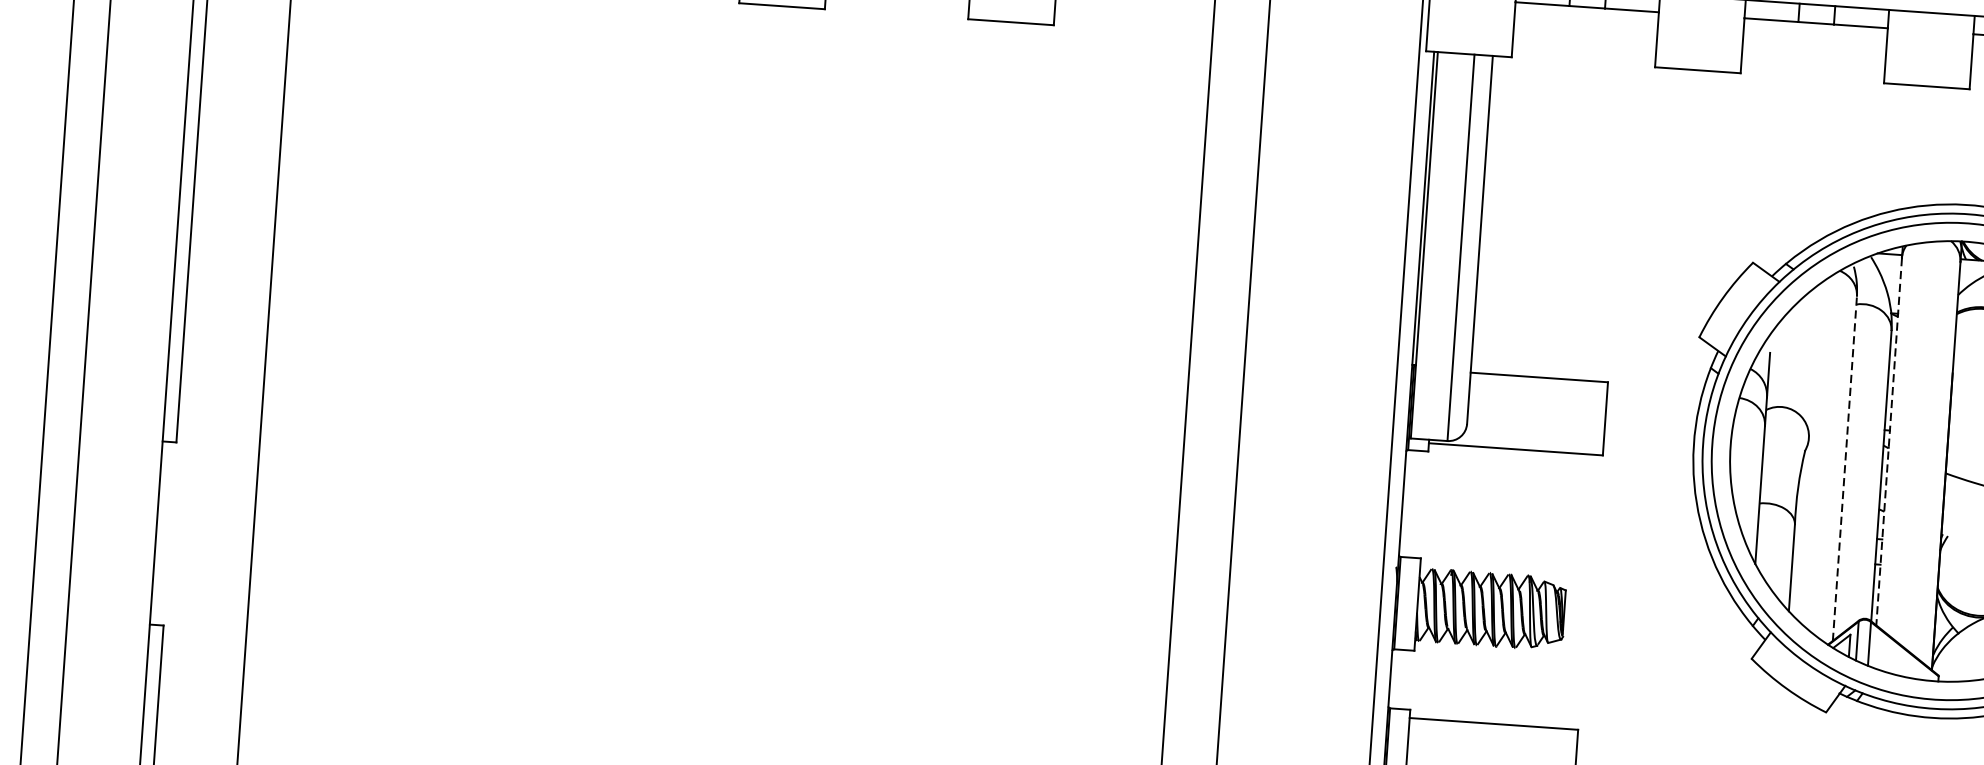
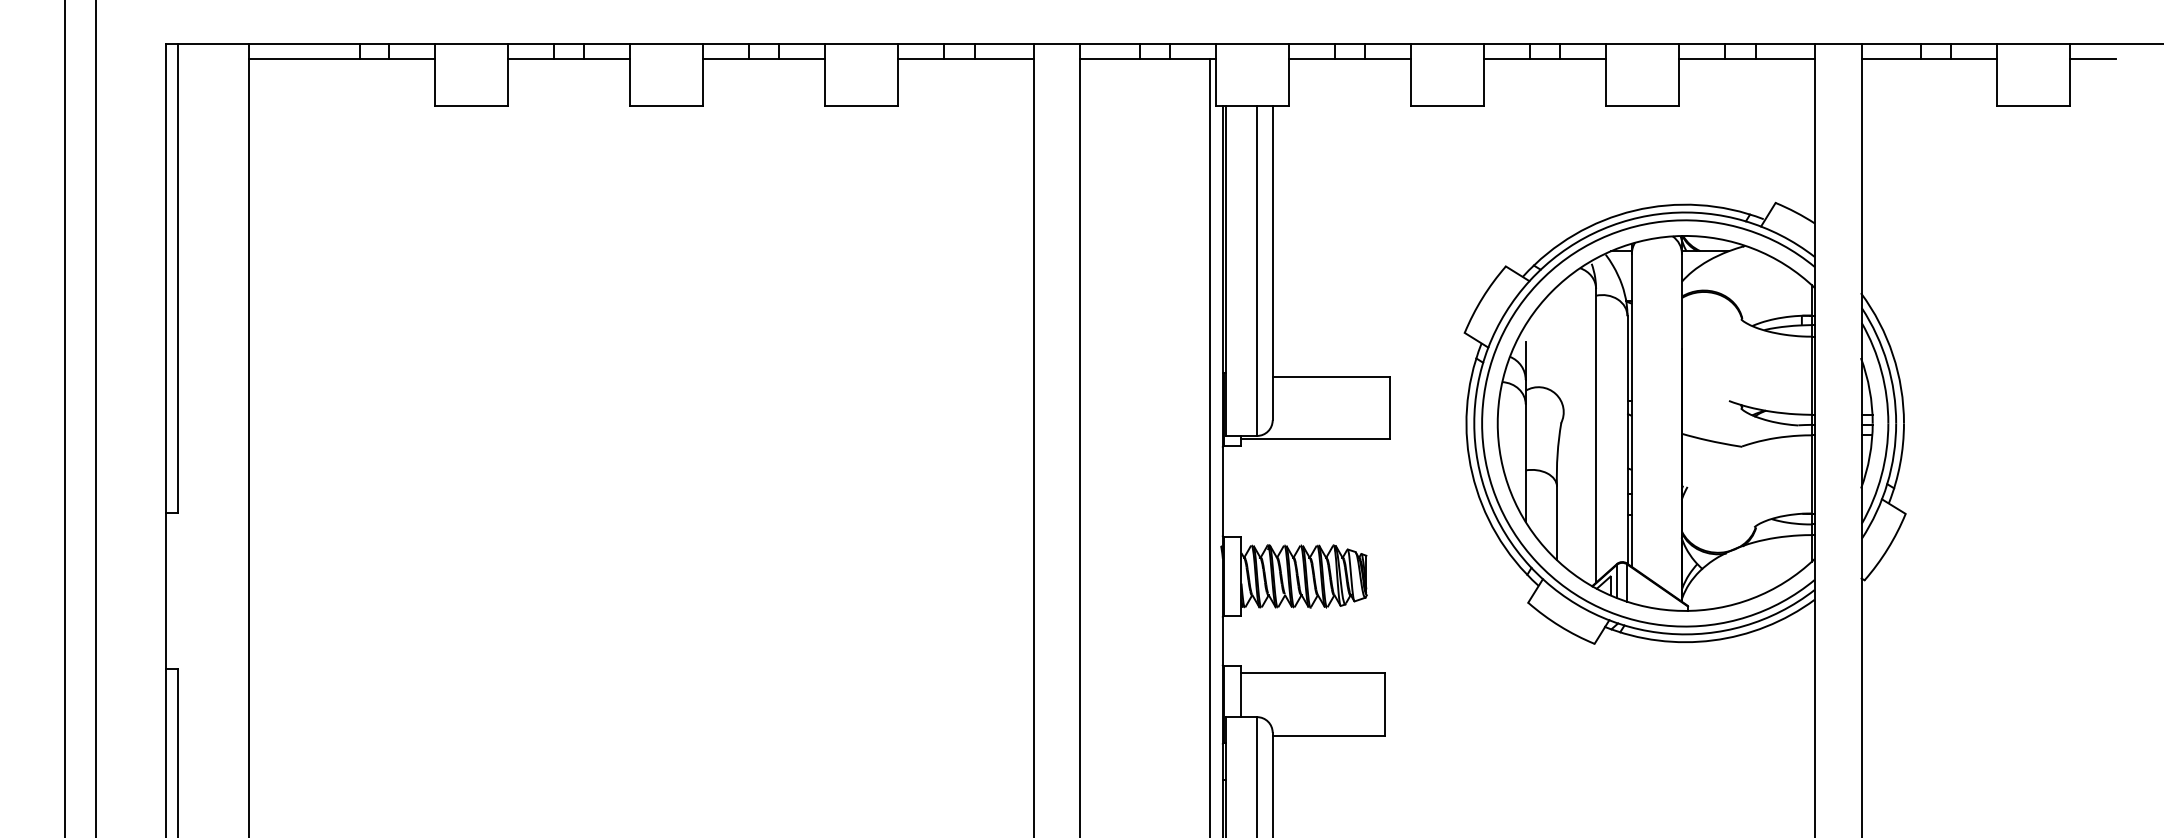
line: (1889, 441) -> (1632, 410), dashed -> solid
line: (1845, 468) -> (1596, 435), dashed -> solid

